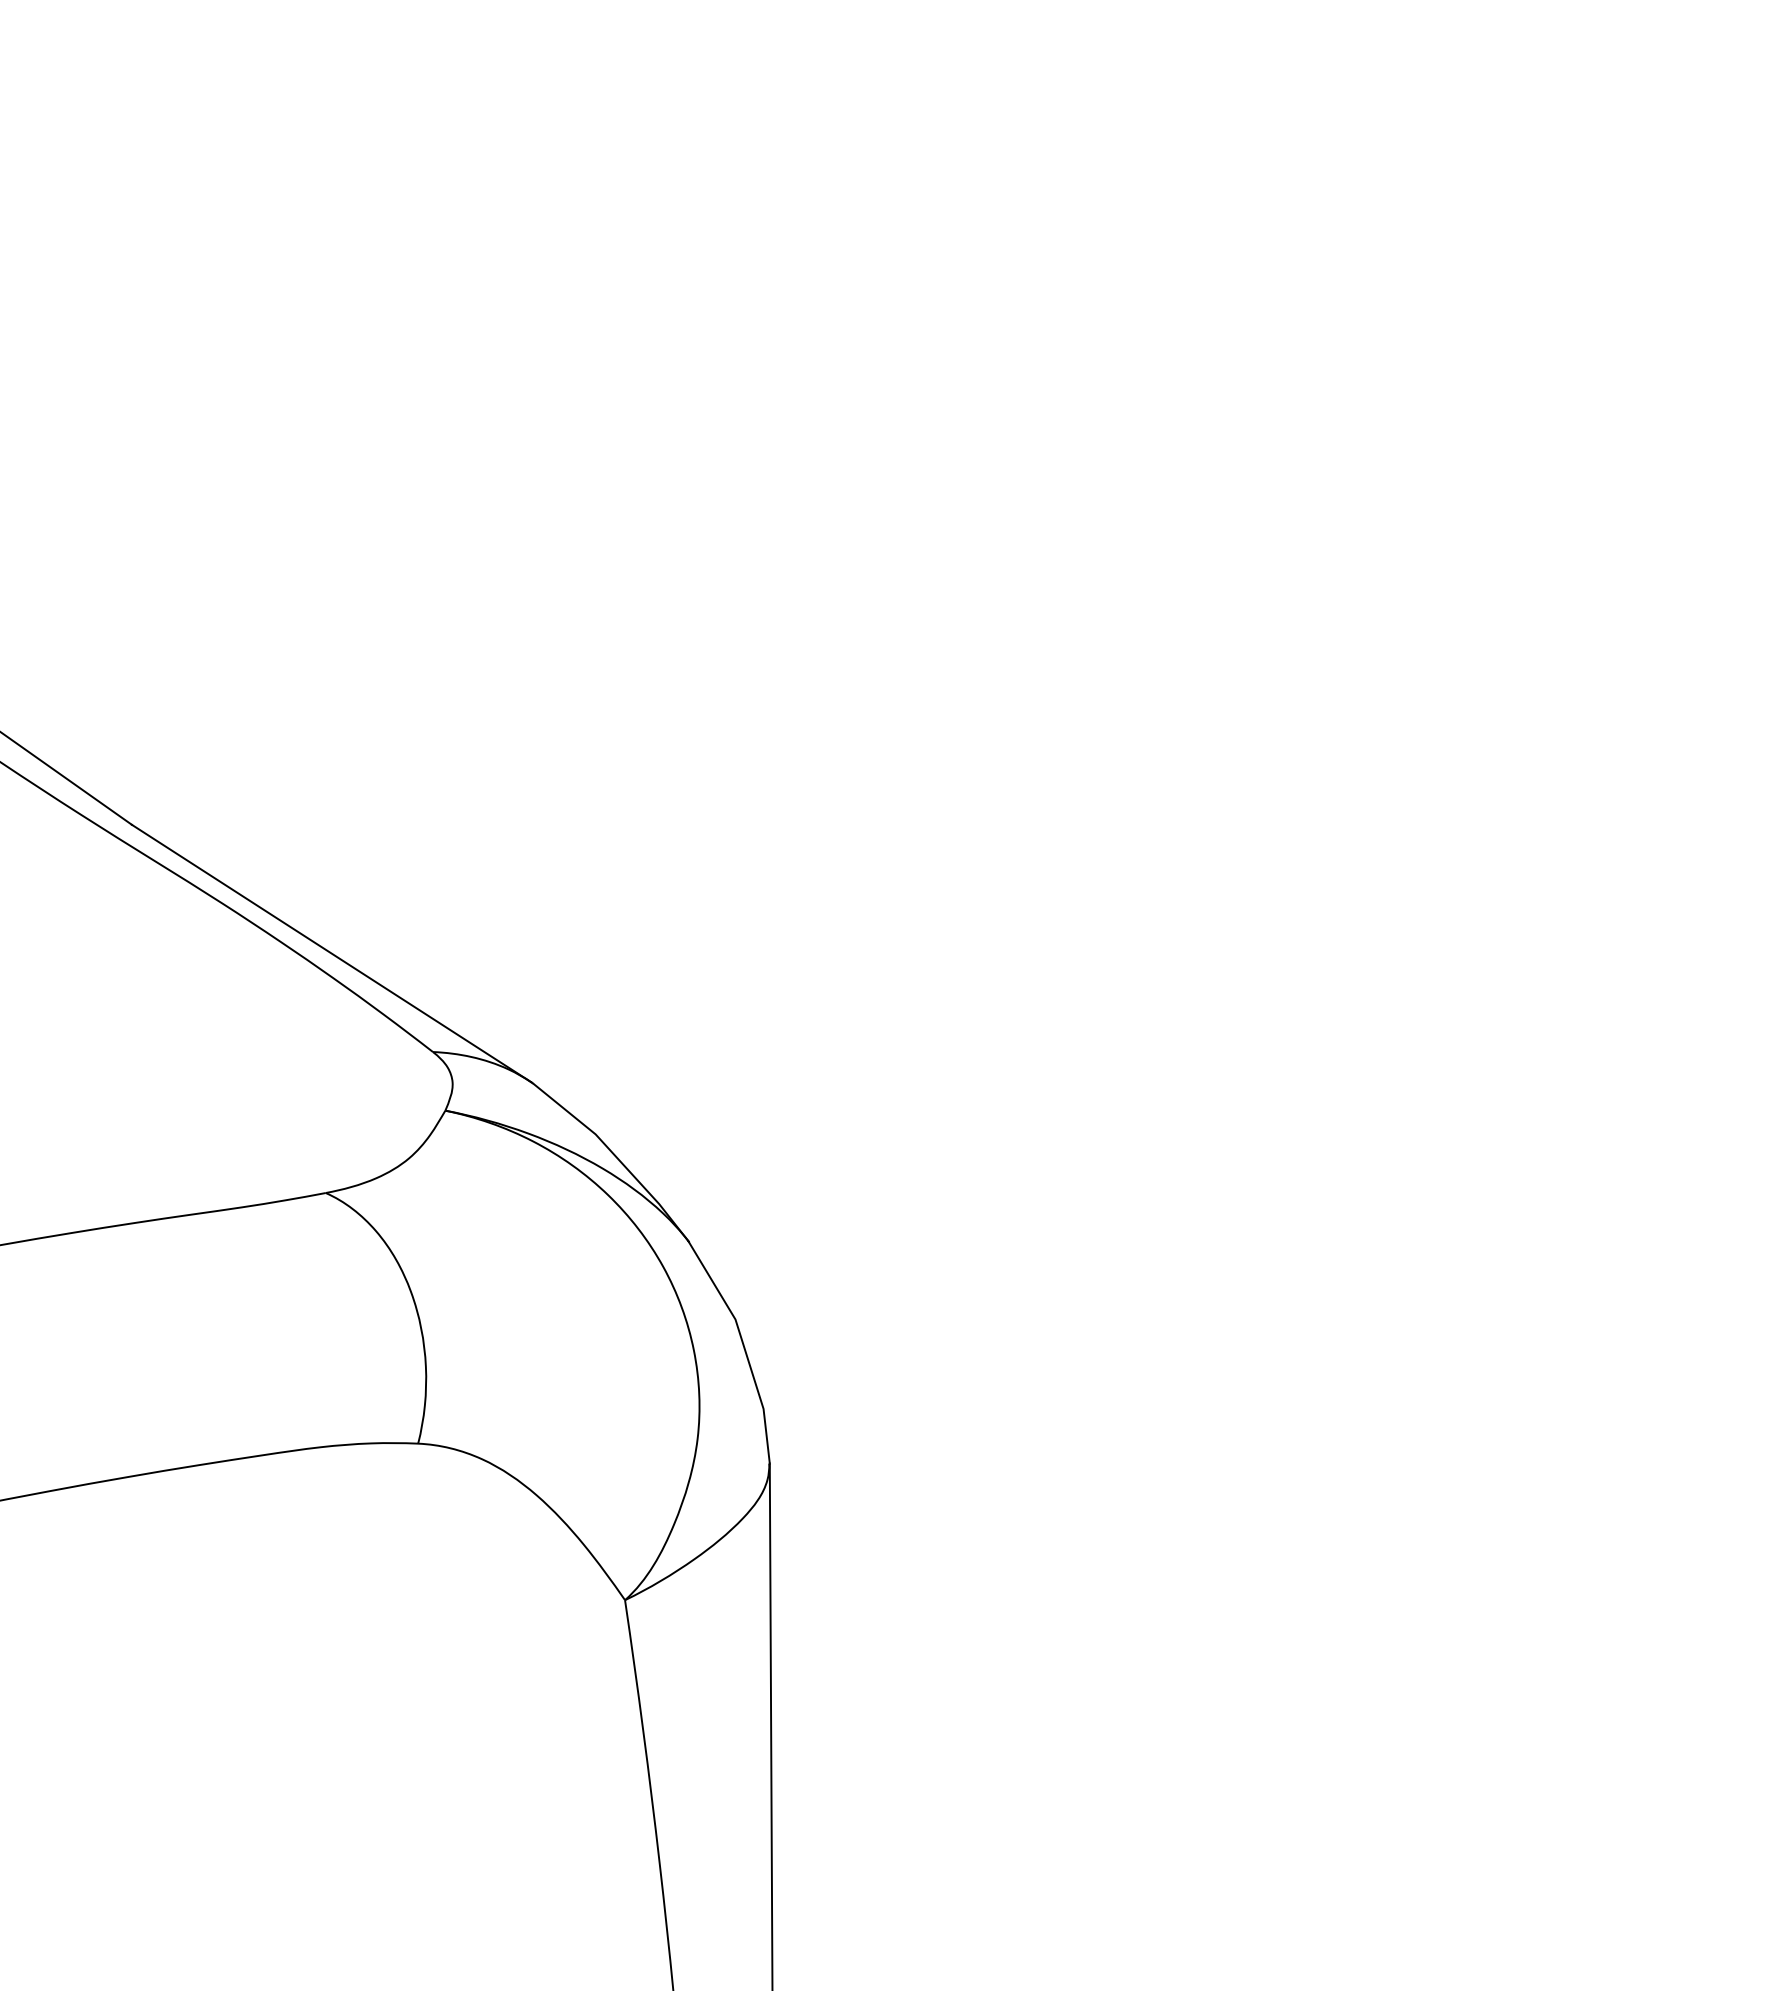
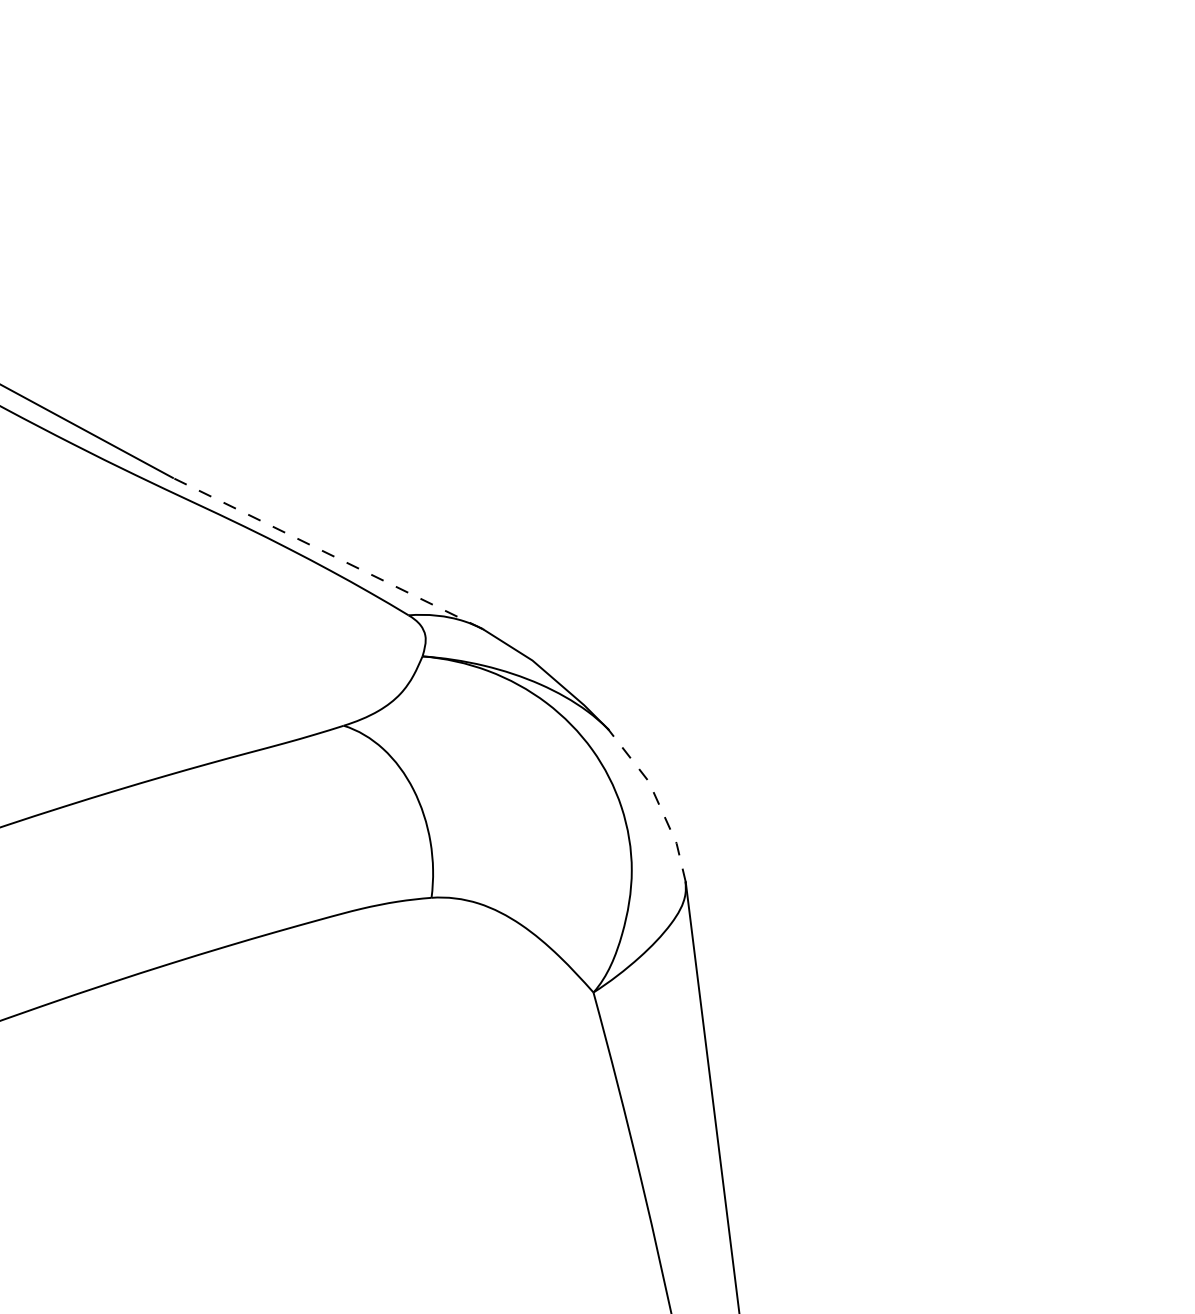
line: (331, 953) -> (327, 553), solid -> dashed
line: (743, 1346) -> (656, 800), solid -> dashed

